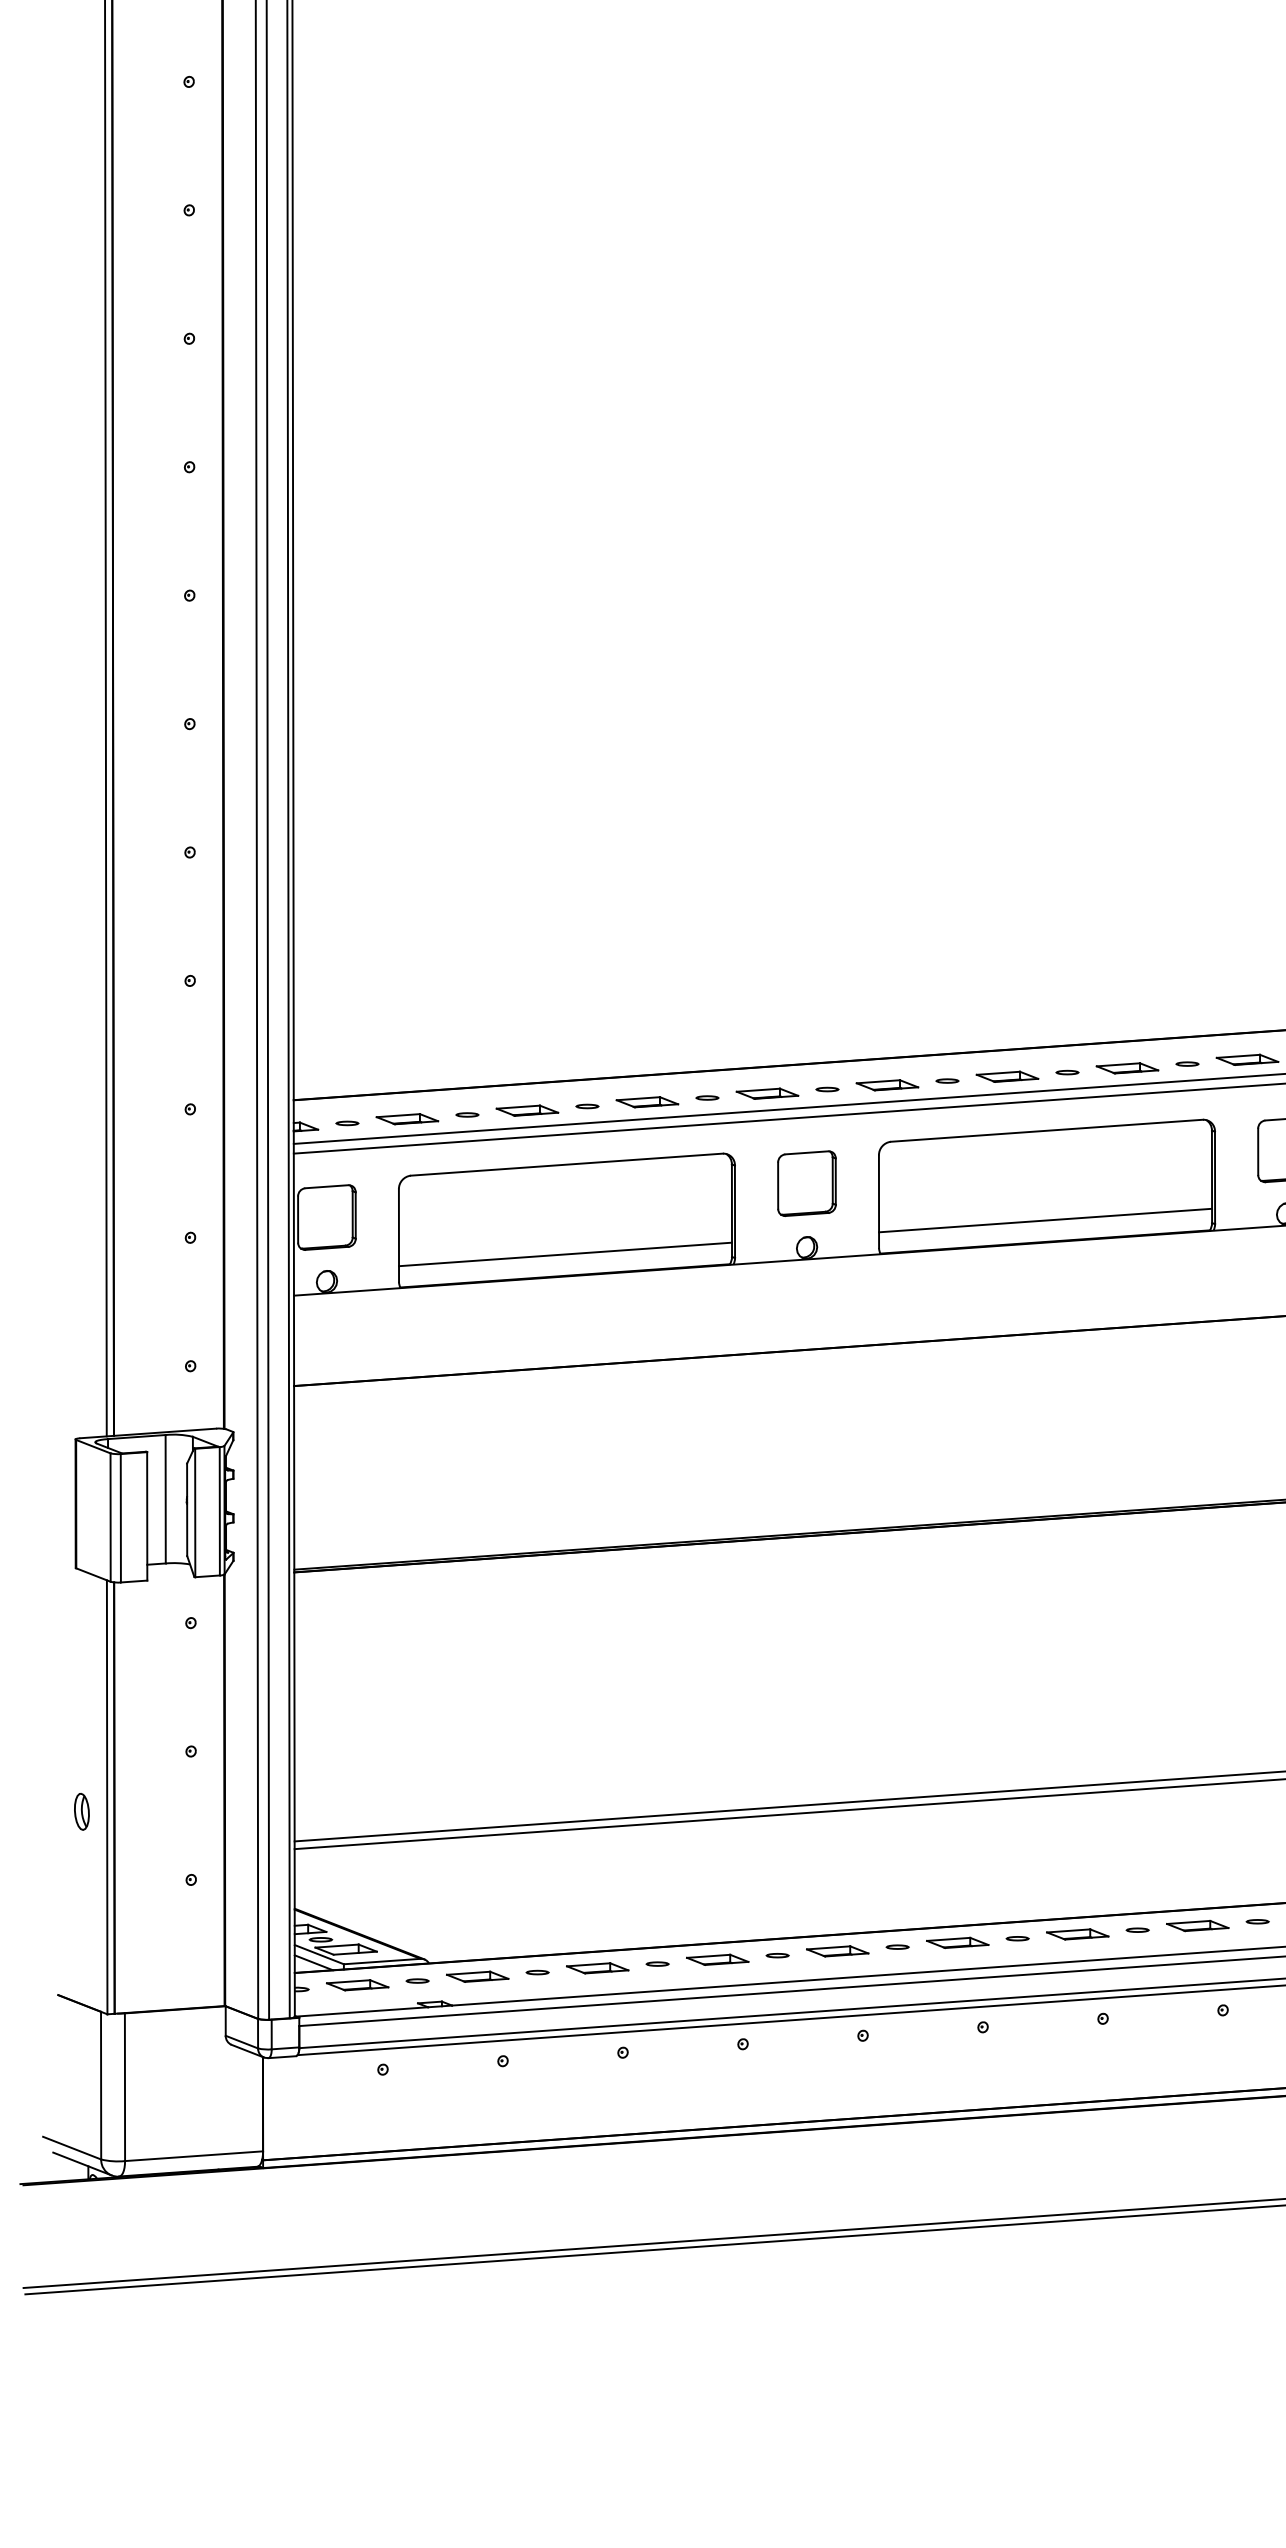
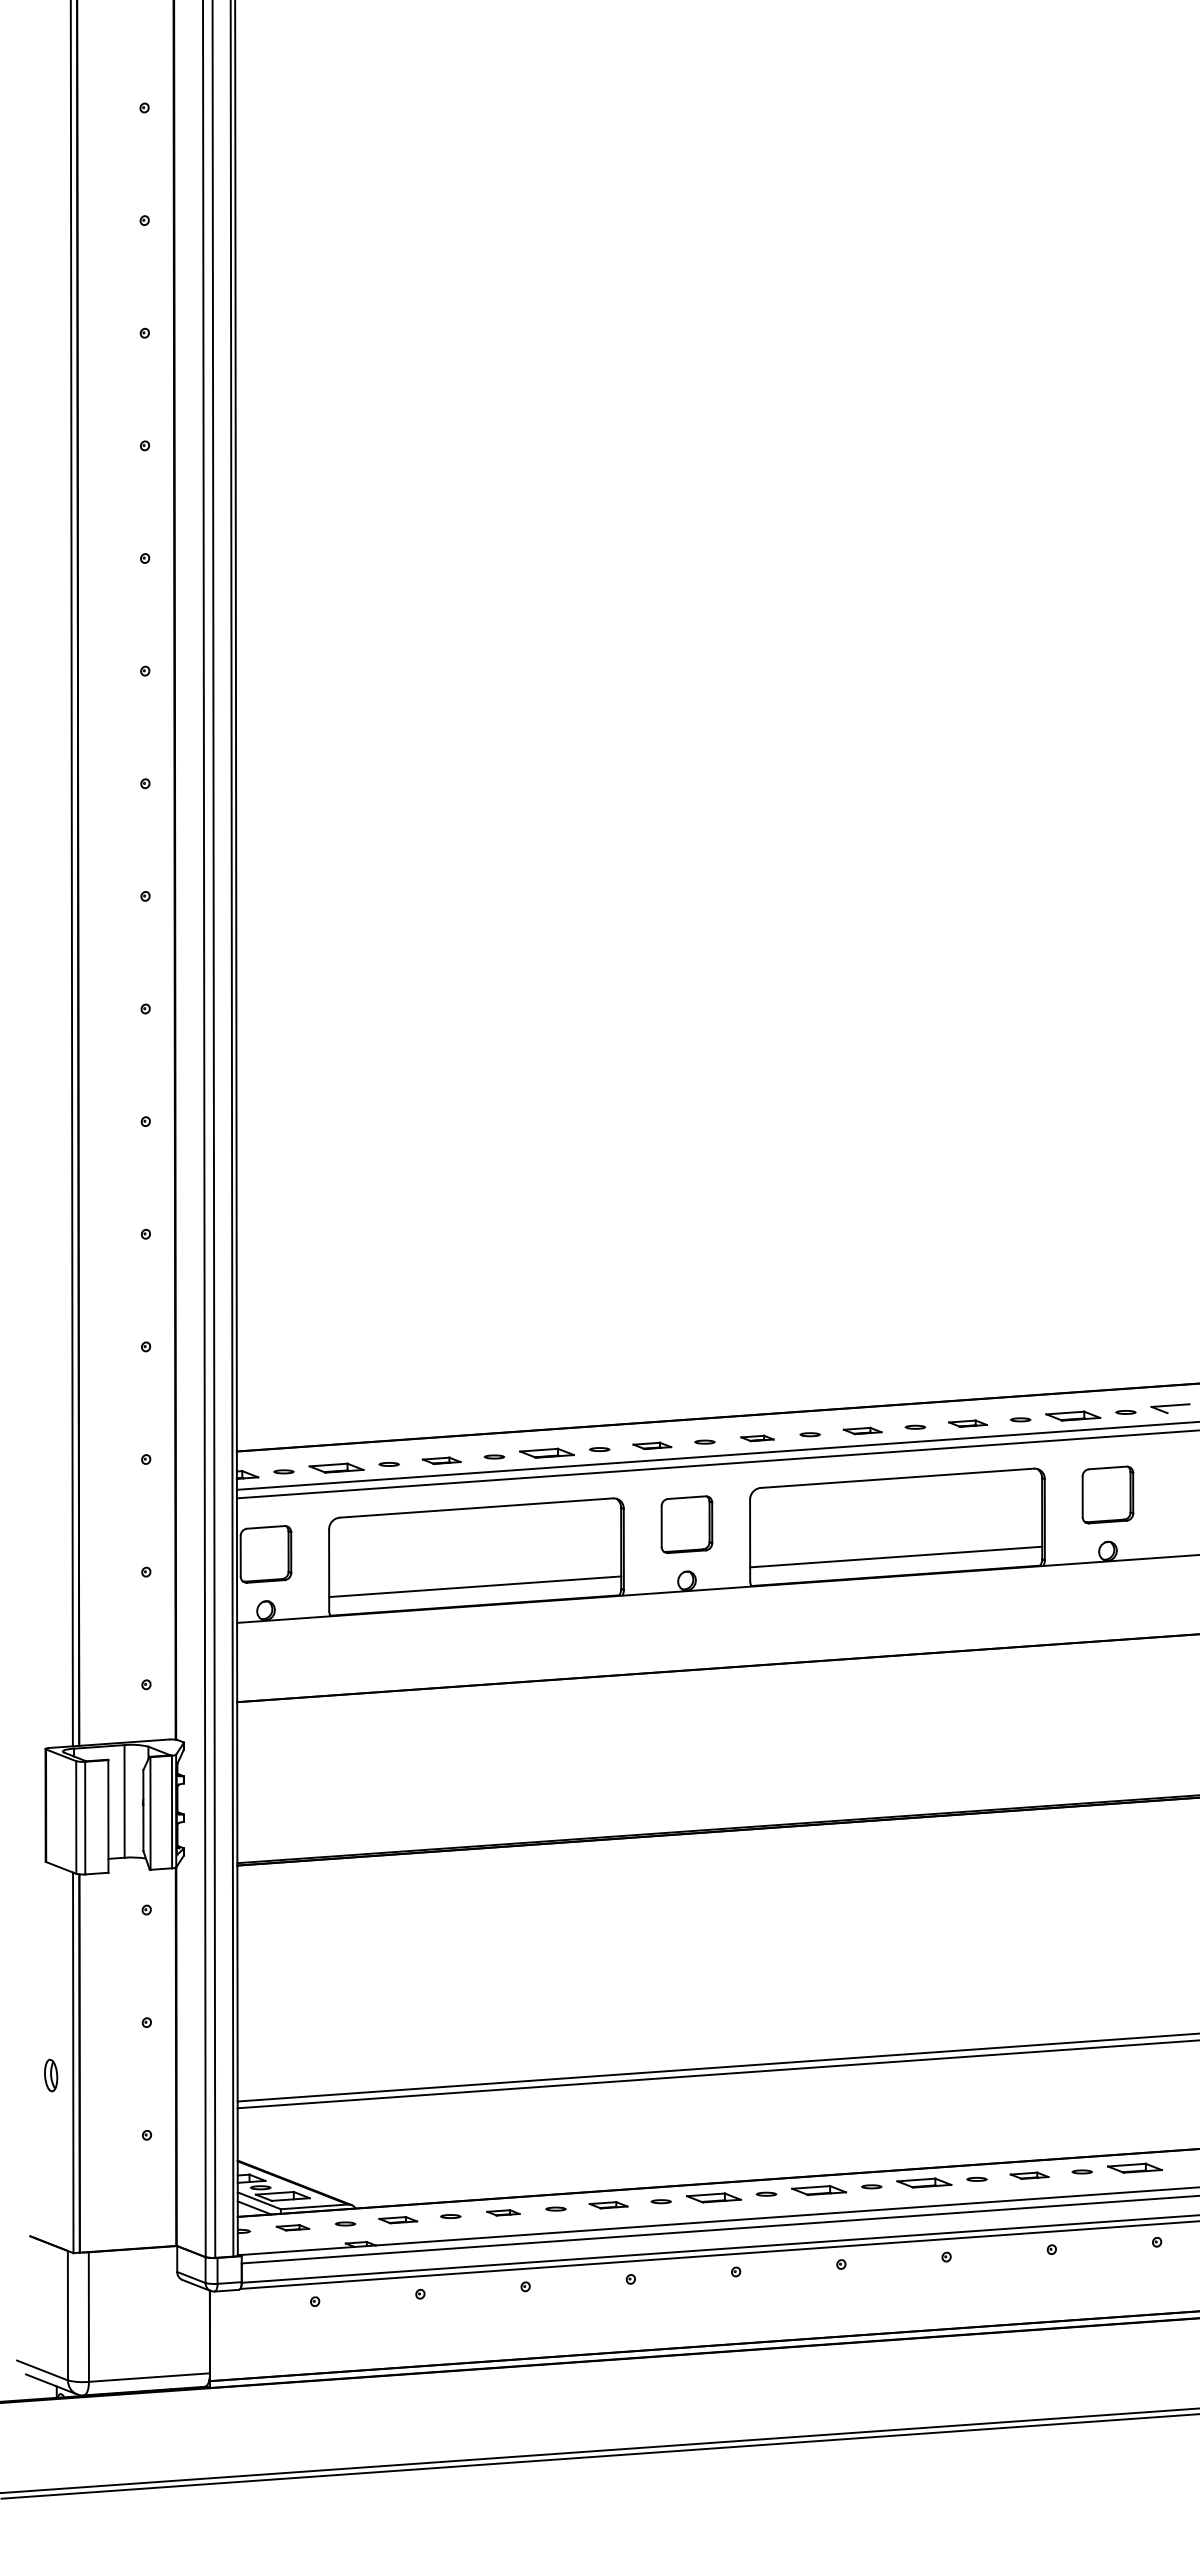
part: (1126, 1068) -> (967, 1423), size x0.7
part: (1007, 1076) -> (862, 1430), size x0.7
part: (887, 1085) -> (757, 1438), size x0.6
part: (767, 1093) -> (652, 1445), size x0.7
part: (527, 1110) -> (441, 1460), size x0.7
part: (1197, 1925) -> (1029, 2175), size x0.7
part: (717, 1958) -> (608, 2204), size x0.7
part: (597, 1967) -> (503, 2212), size x0.6
part: (478, 1975) -> (398, 2219), size x0.7
part: (357, 1985) -> (292, 2227), size x0.6

